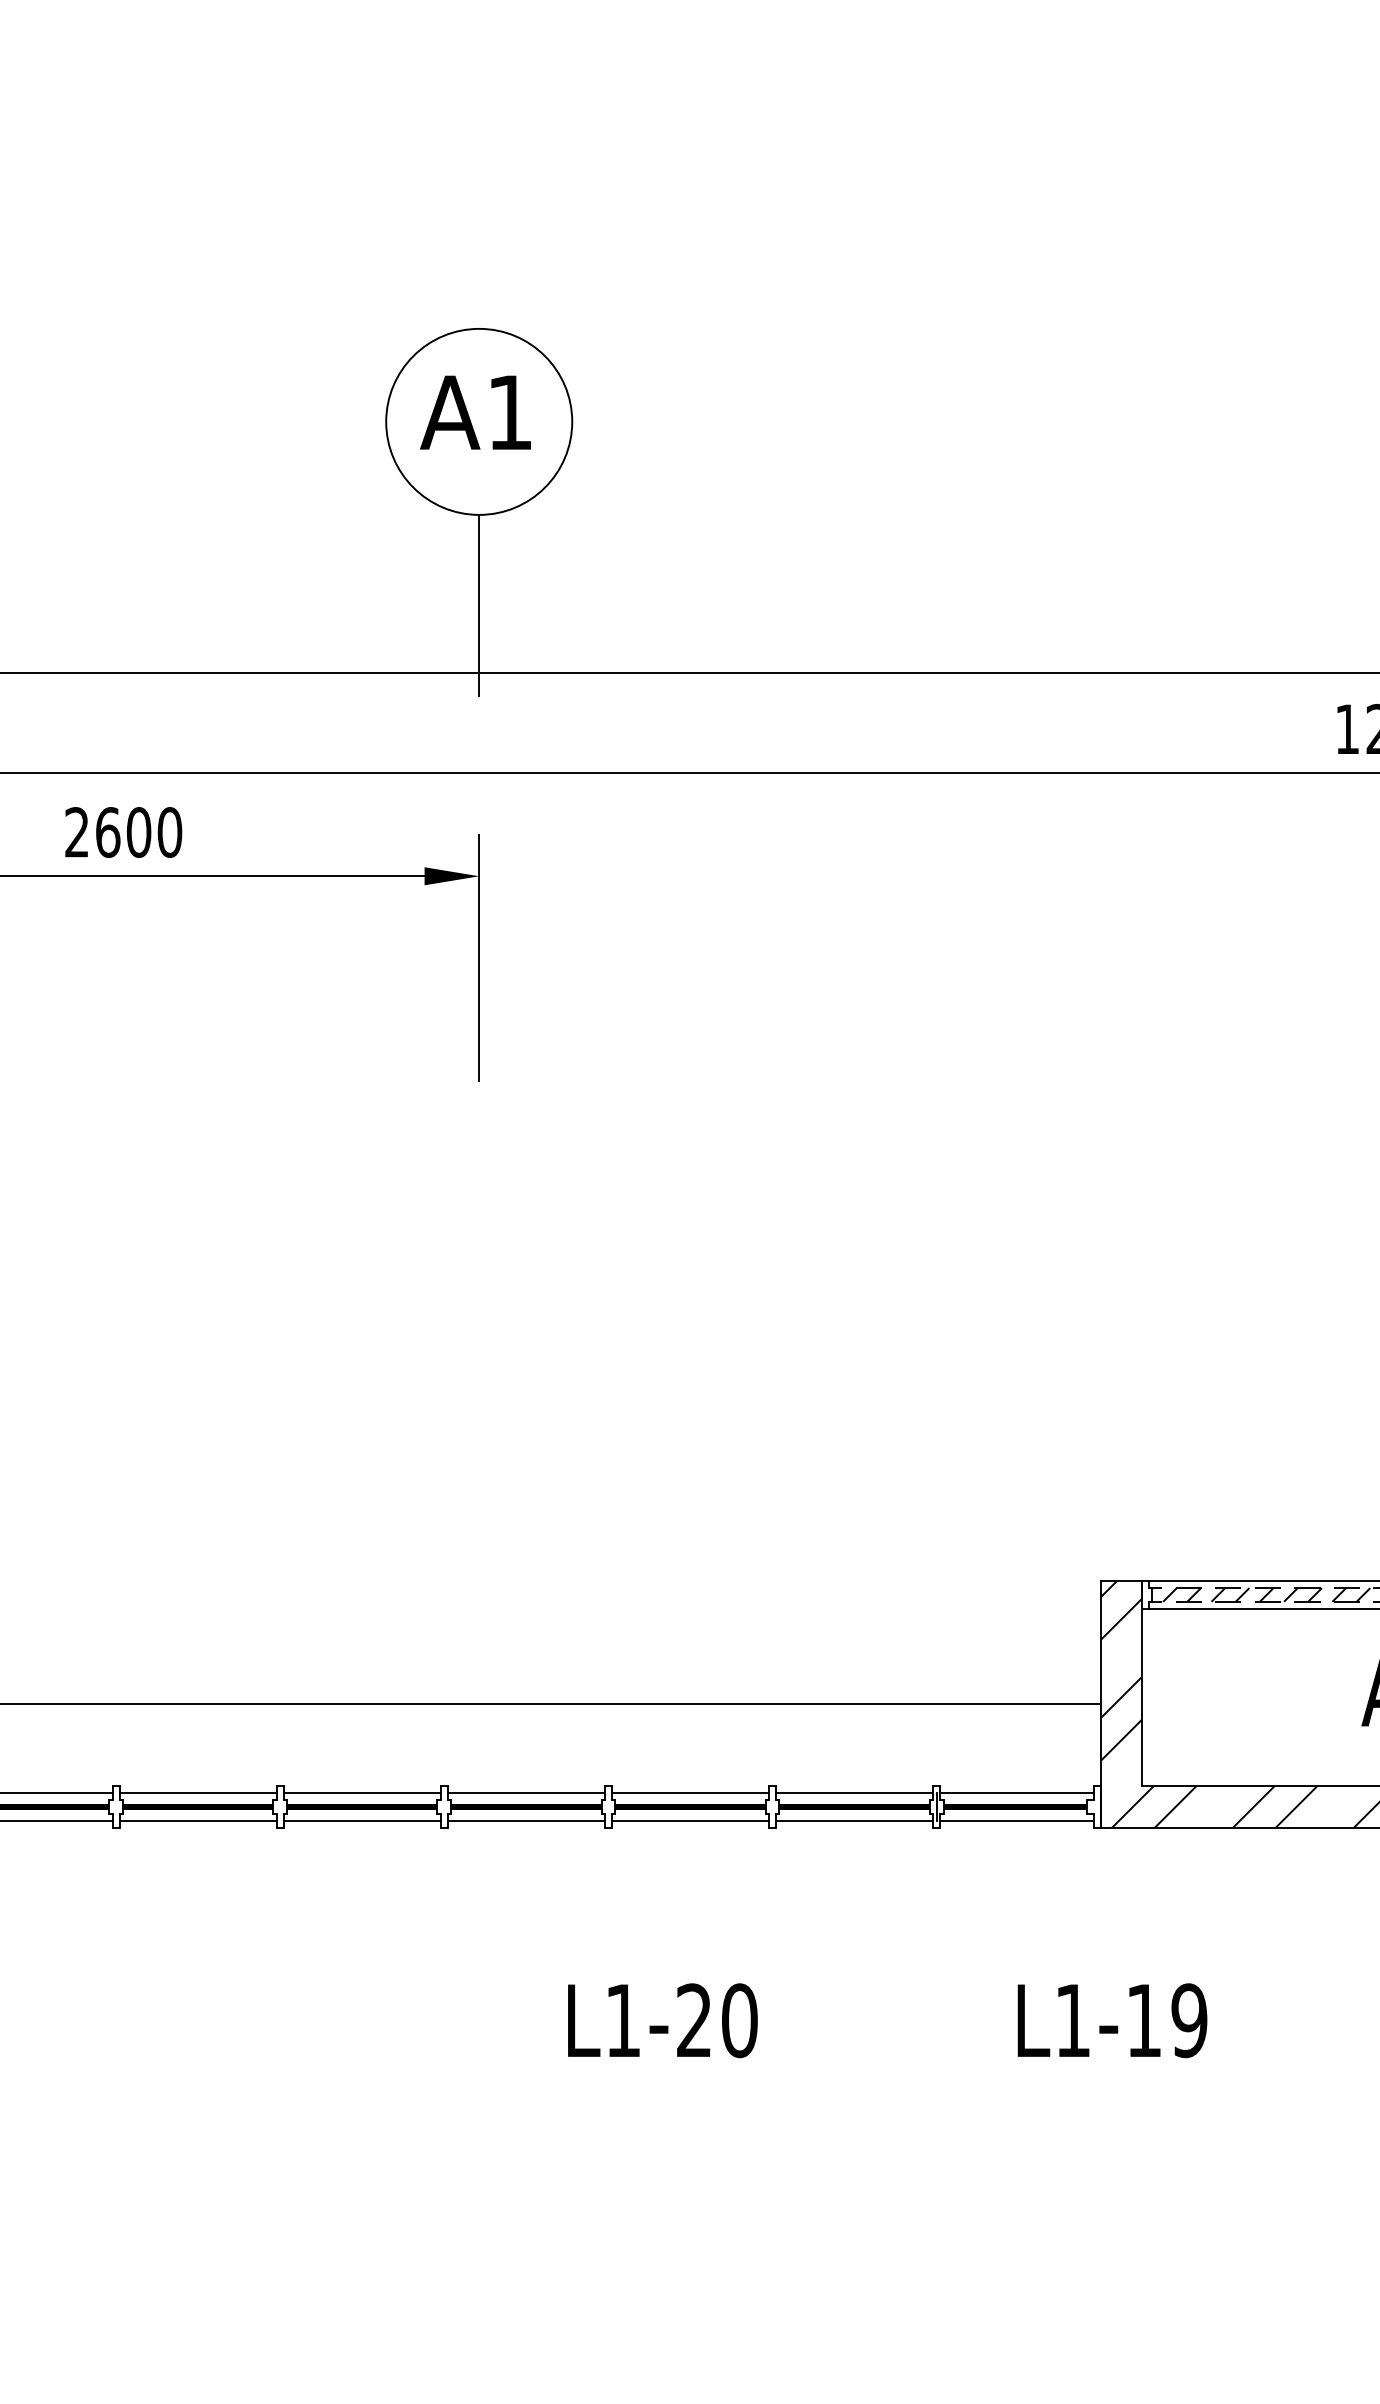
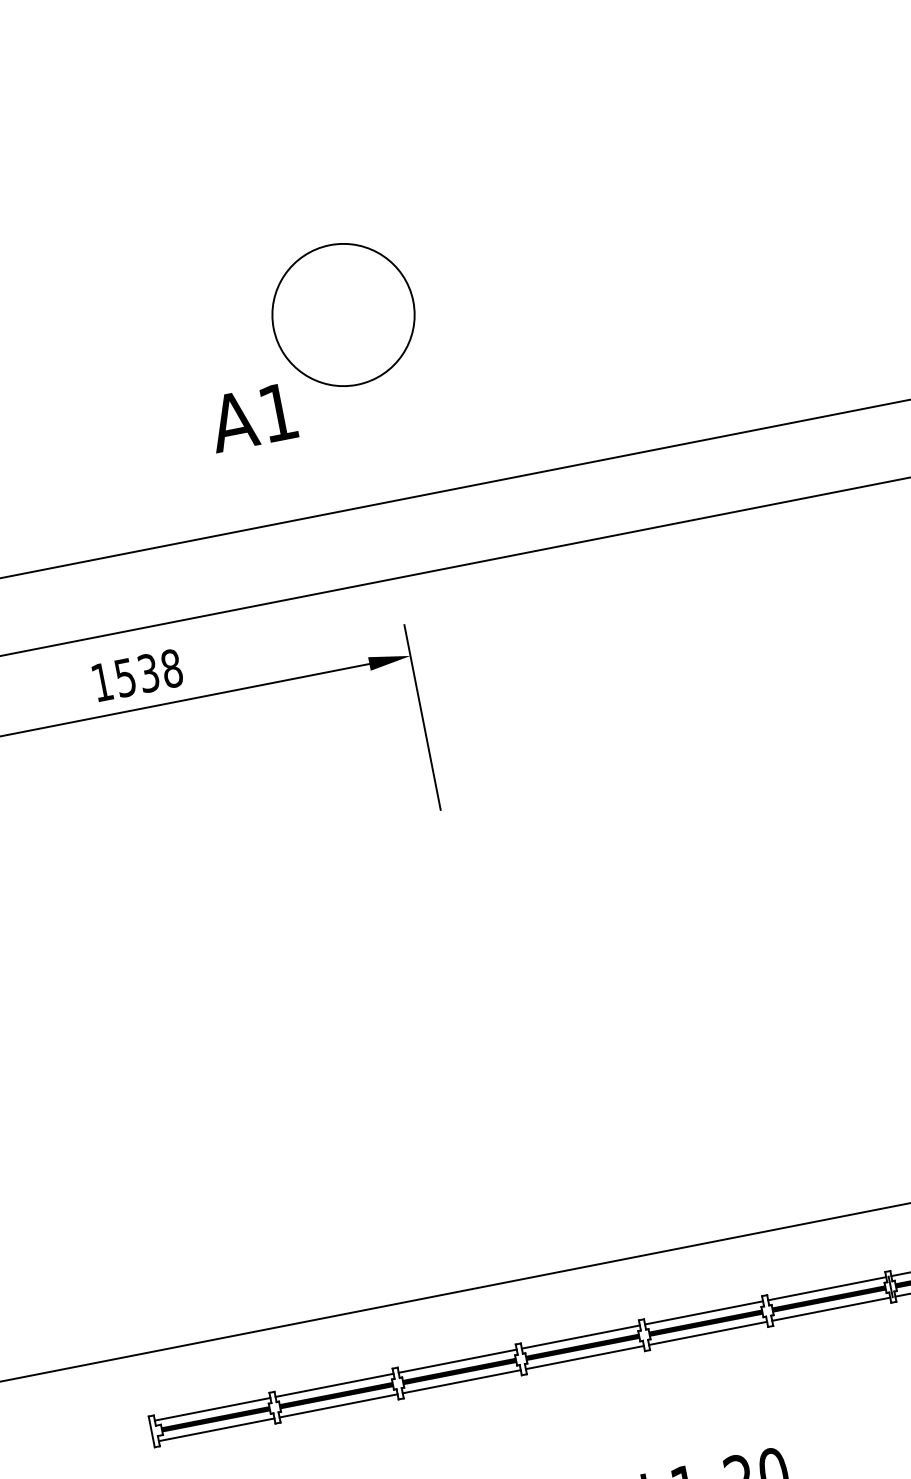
text: (475, 412) -> (252, 417), moved
line: (479, 605) -> (370, 452), removed
text: (123, 832) -> (137, 675), 2600 -> 1538

